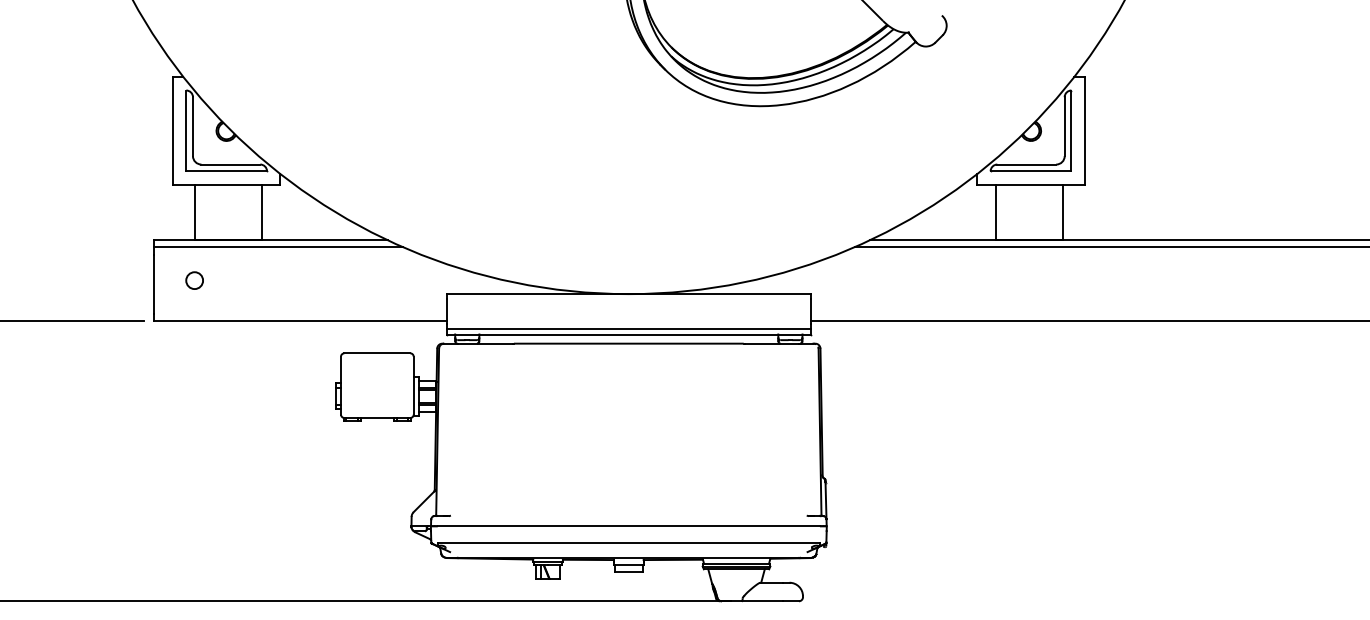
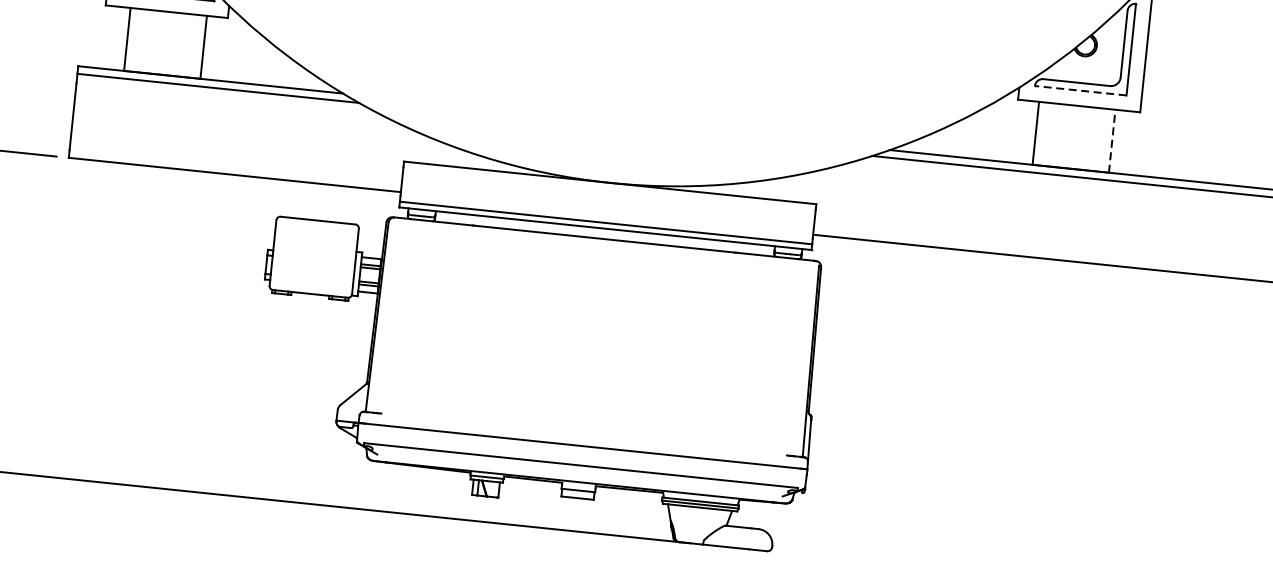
line: (1030, 171) -> (1080, 90), solid -> dashed
line: (1063, 212) -> (1112, 141), solid -> dashed
circle: (194, 280) -> (119, 116), removed

